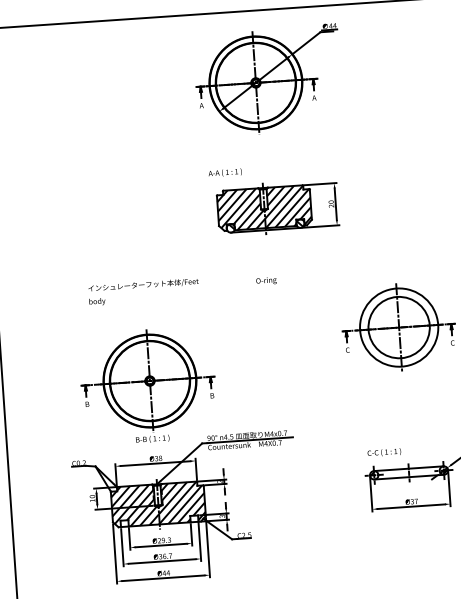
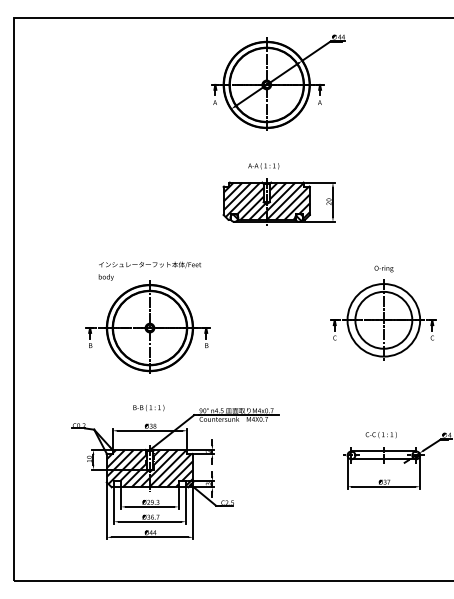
text: (225, 173) -> (263, 166), moved
text: (265, 280) -> (383, 268), moved
part: (147, 379) -> (147, 326), moved
text: (383, 453) -> (380, 435), moved

